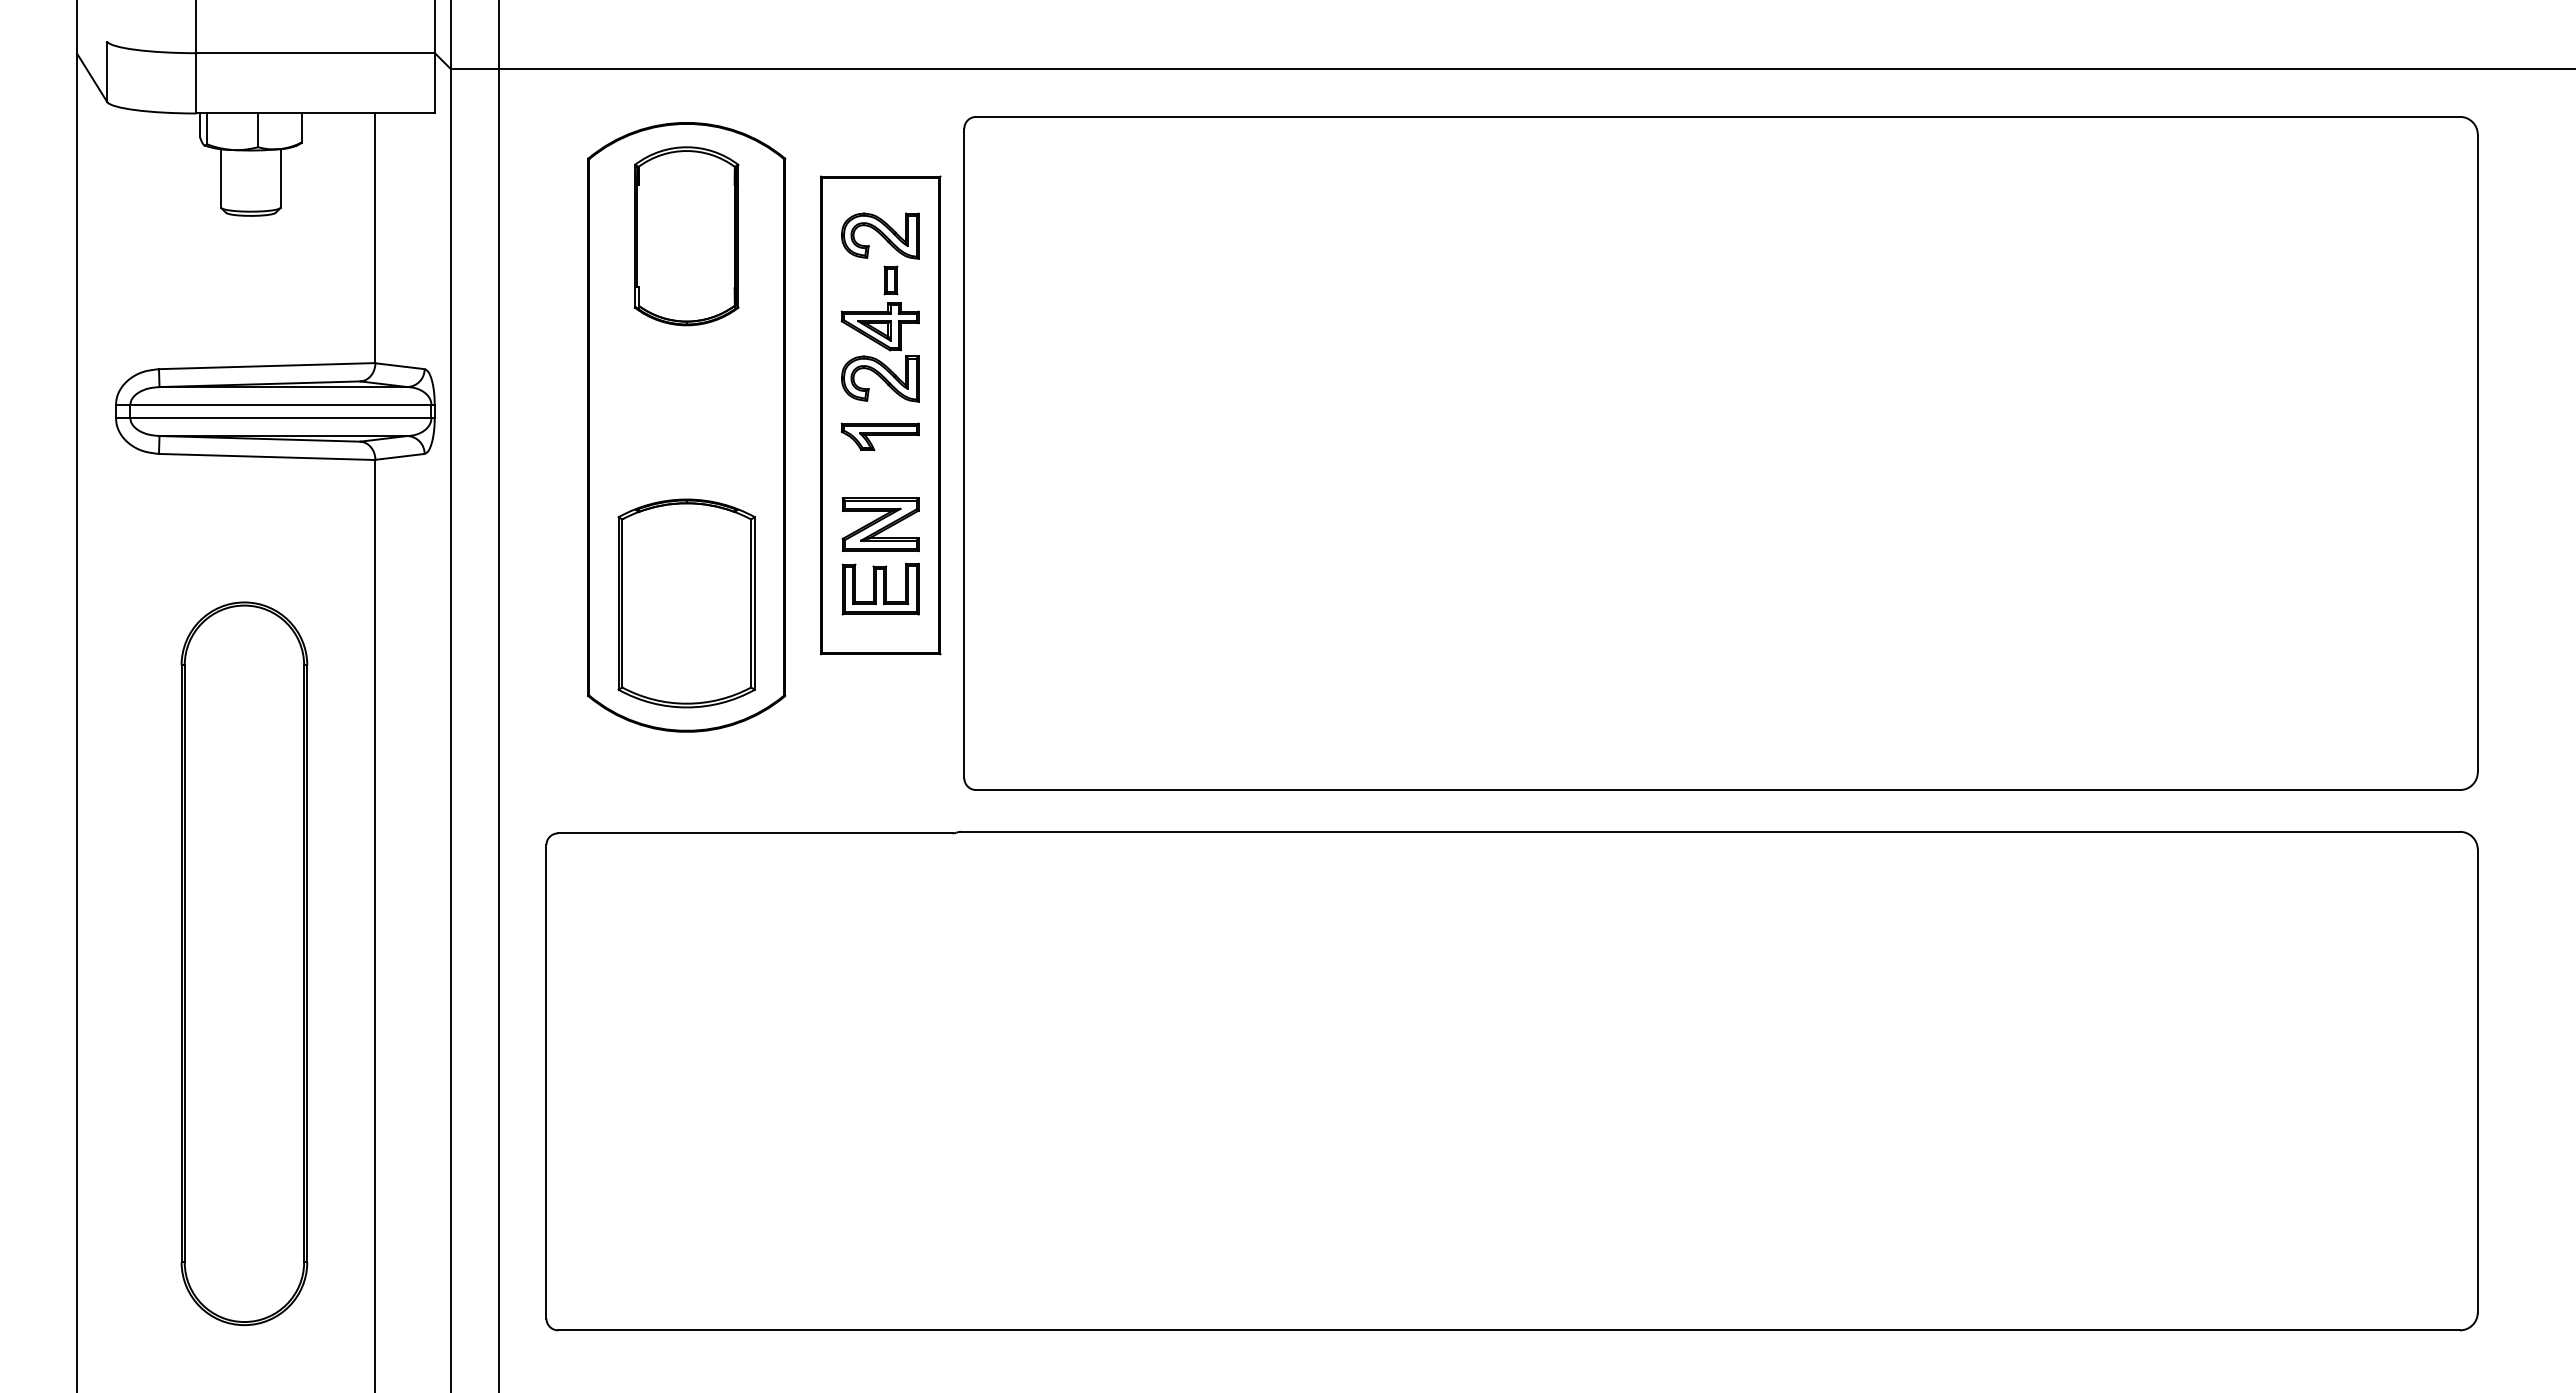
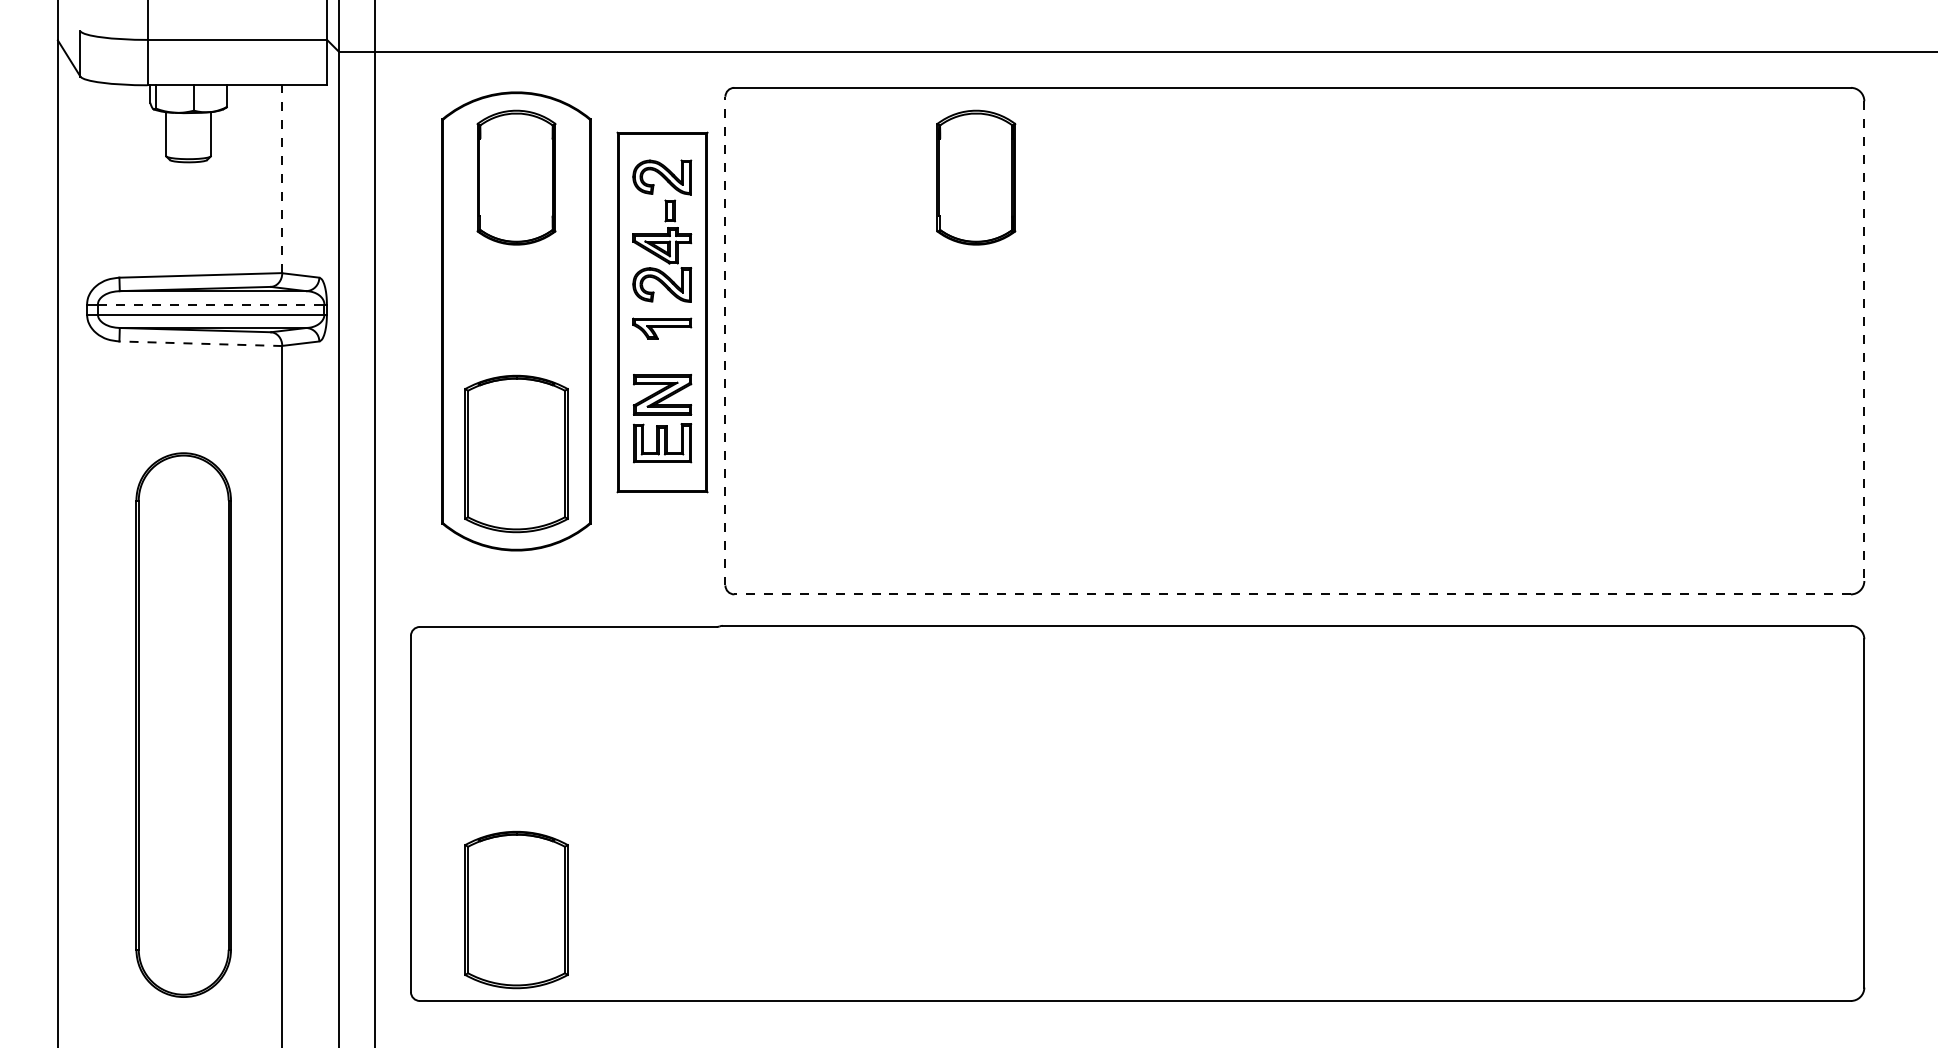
part: (1297, 236) -> (976, 177), added
line: (375, 238) -> (282, 179), solid -> dashed
line: (280, 404) -> (210, 304), solid -> dashed
line: (964, 453) -> (725, 341), solid -> dashed
line: (2477, 453) -> (1864, 341), solid -> dashed
line: (266, 456) -> (200, 343), solid -> dashed
line: (1718, 790) -> (1292, 594), solid -> dashed
part: (686, 1209) -> (516, 910), added

